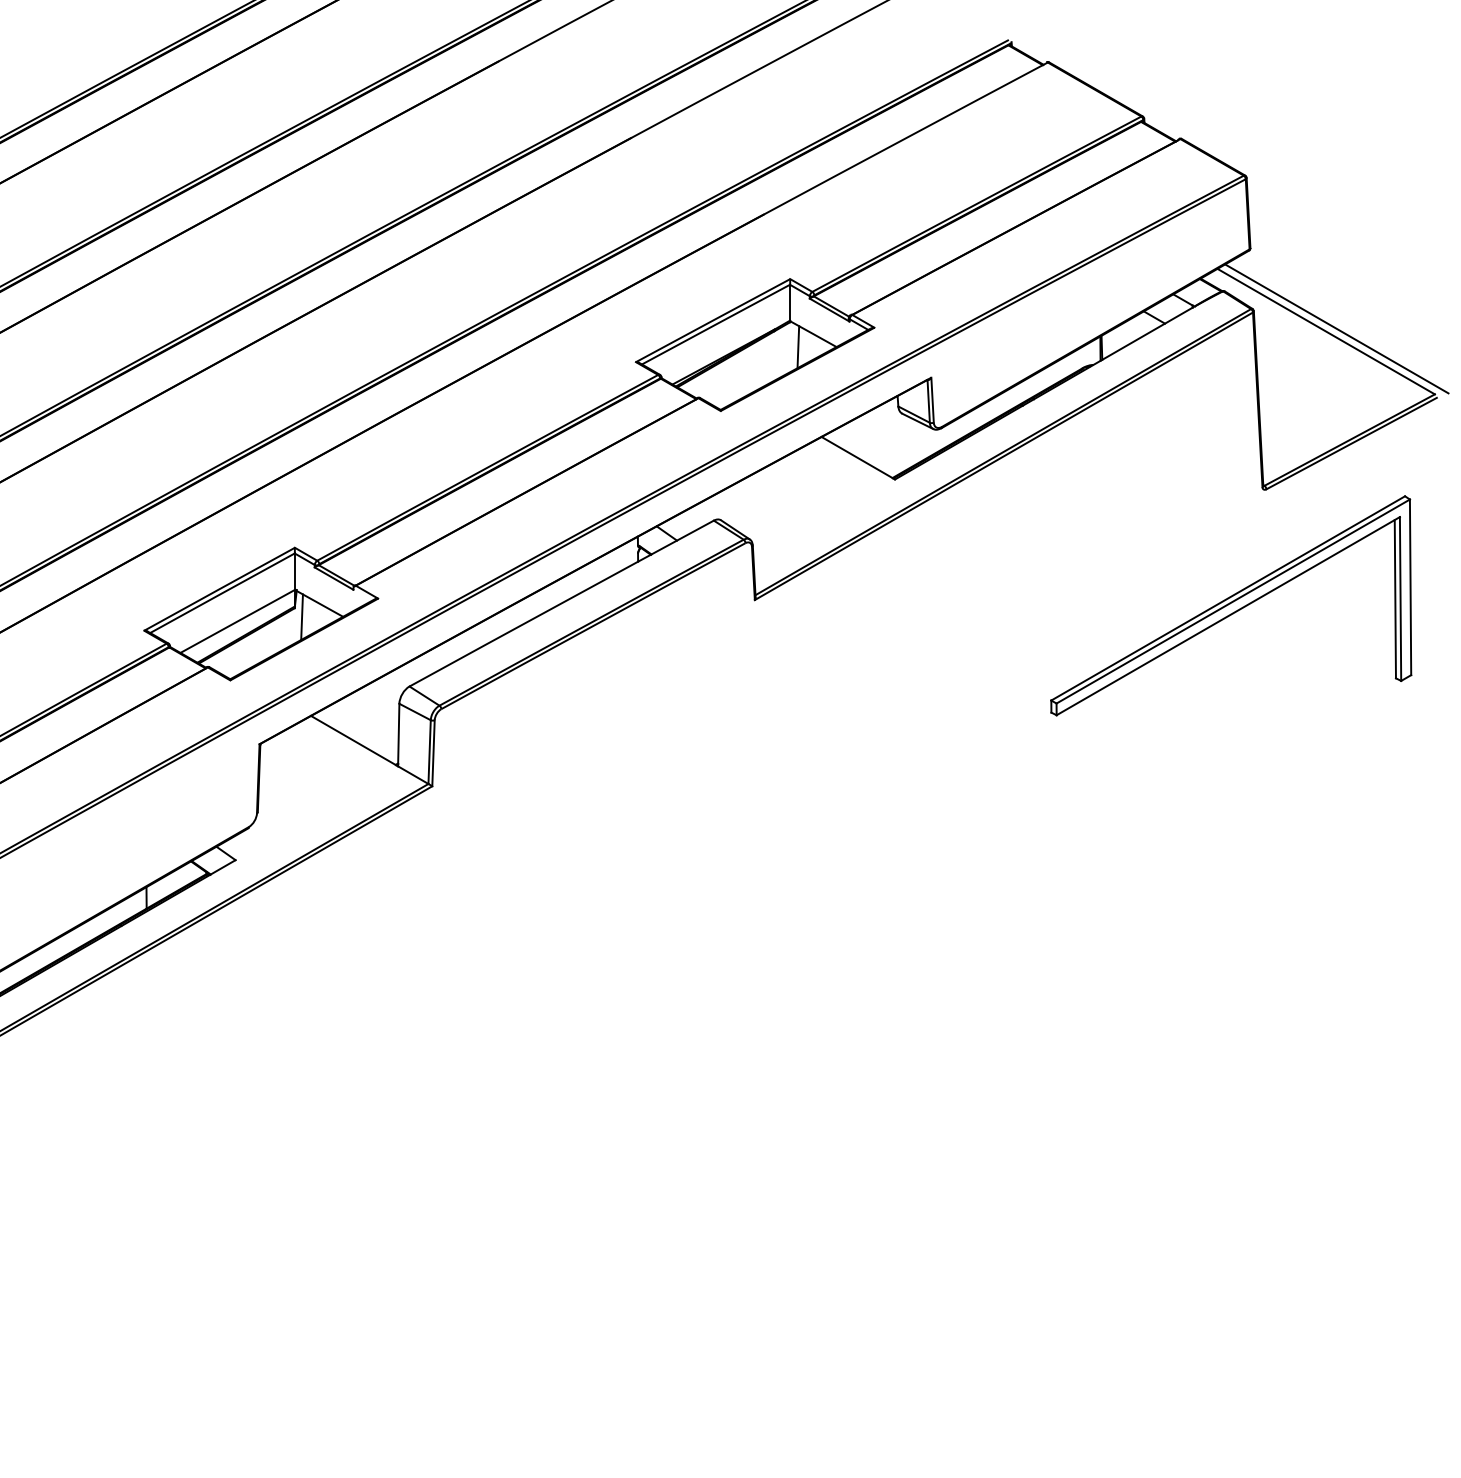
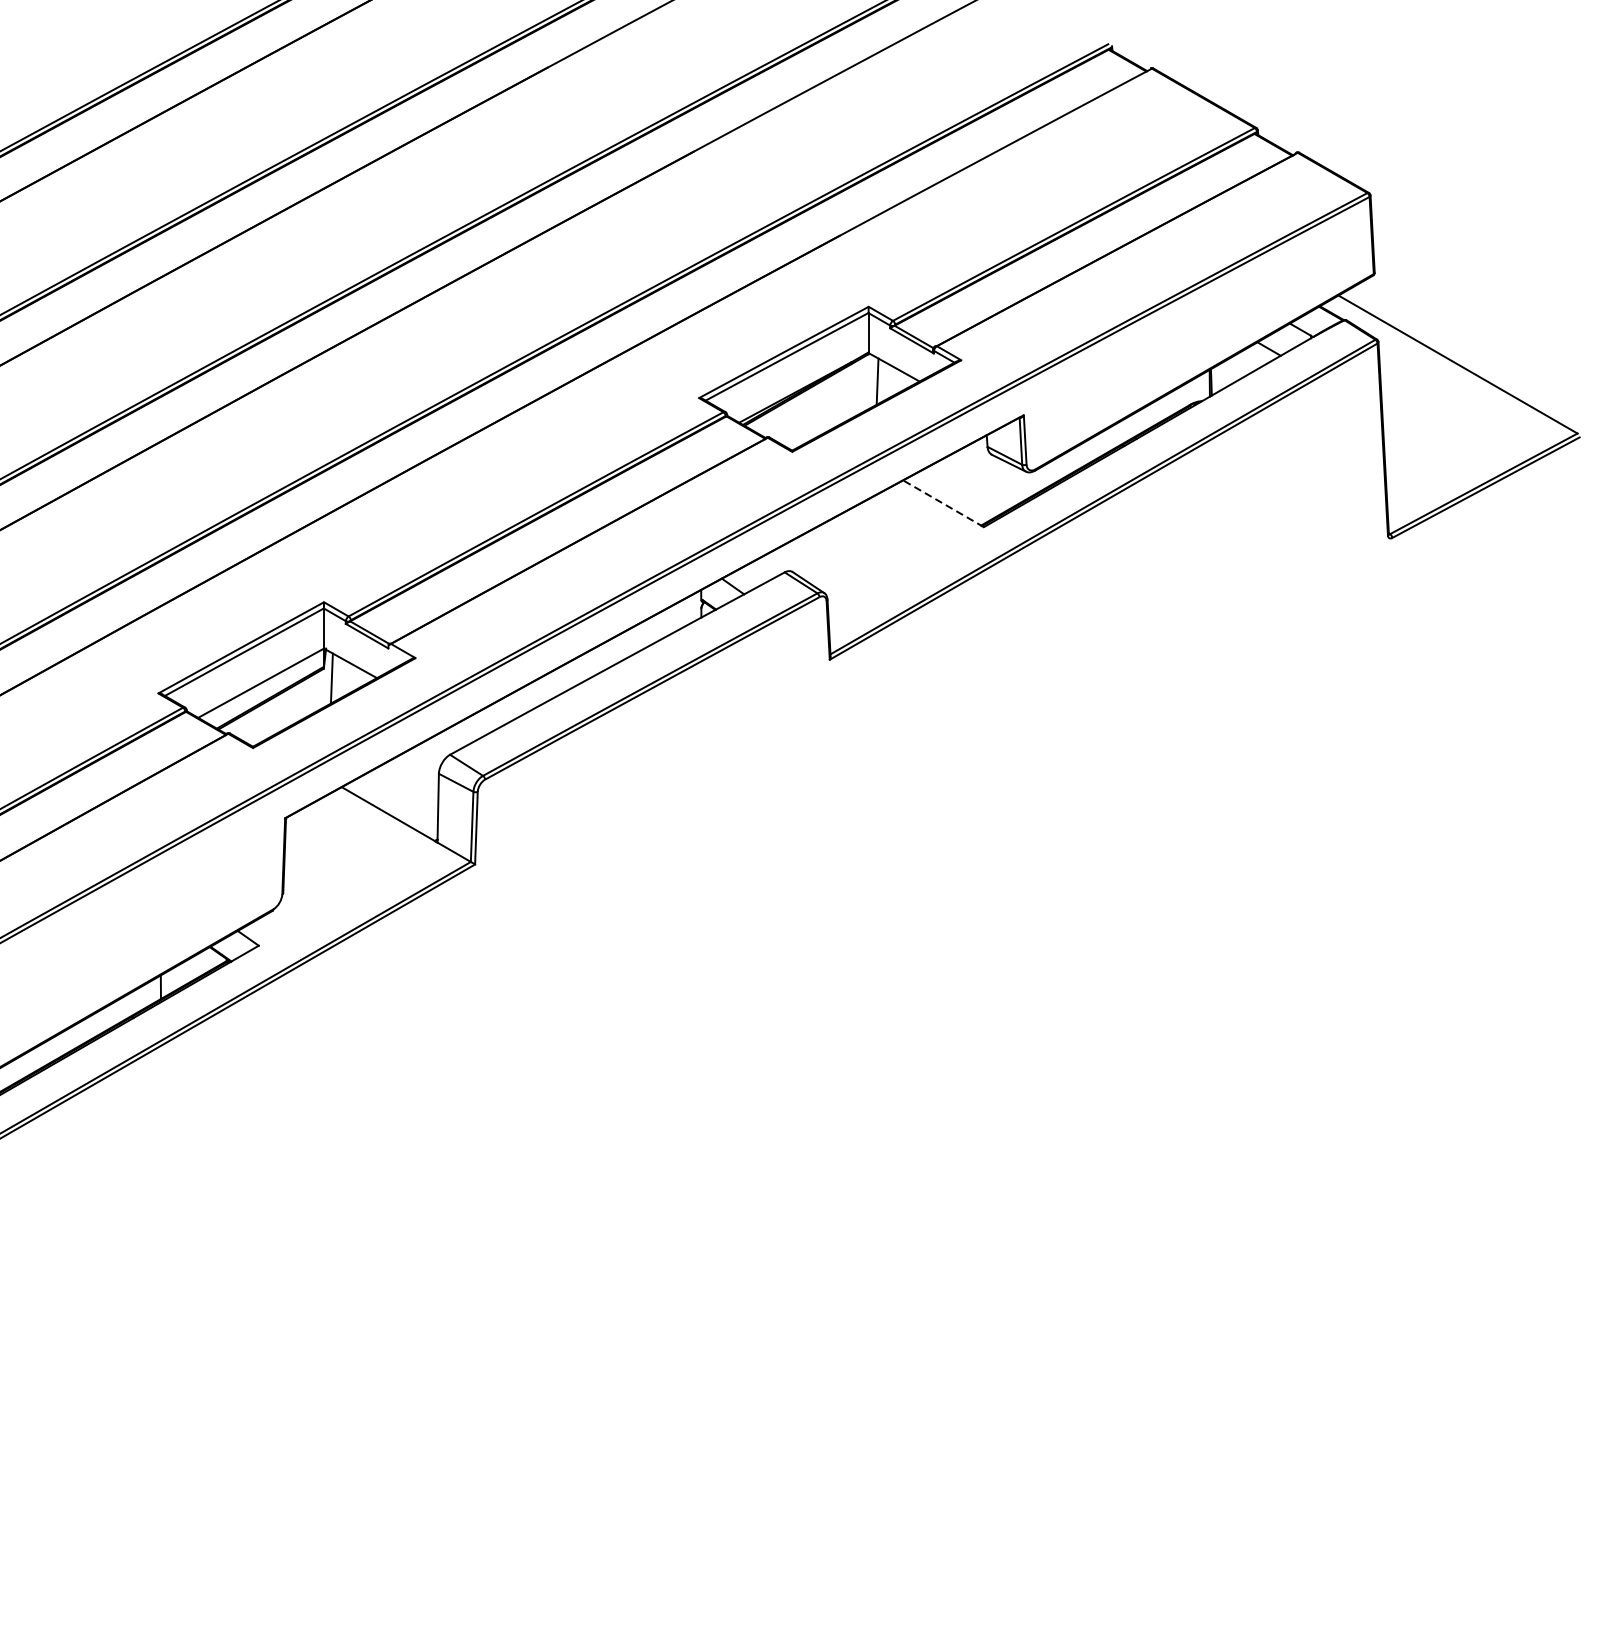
line: (1336, 328) -> (1469, 361), removed
line: (857, 458) -> (942, 504), solid -> dashed
part: (1231, 605) -> (1353, 665), removed

